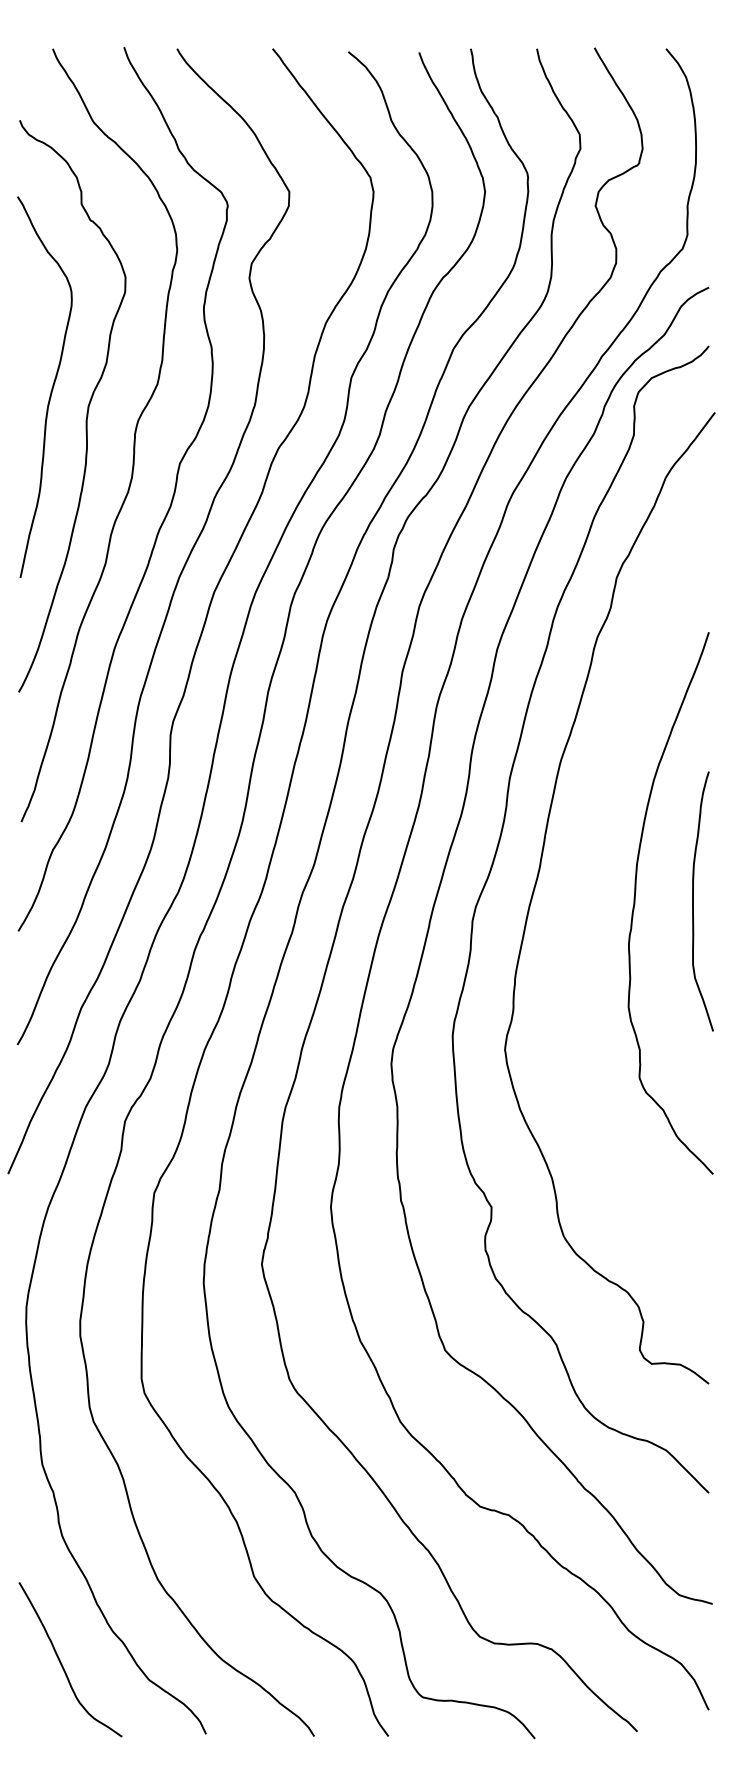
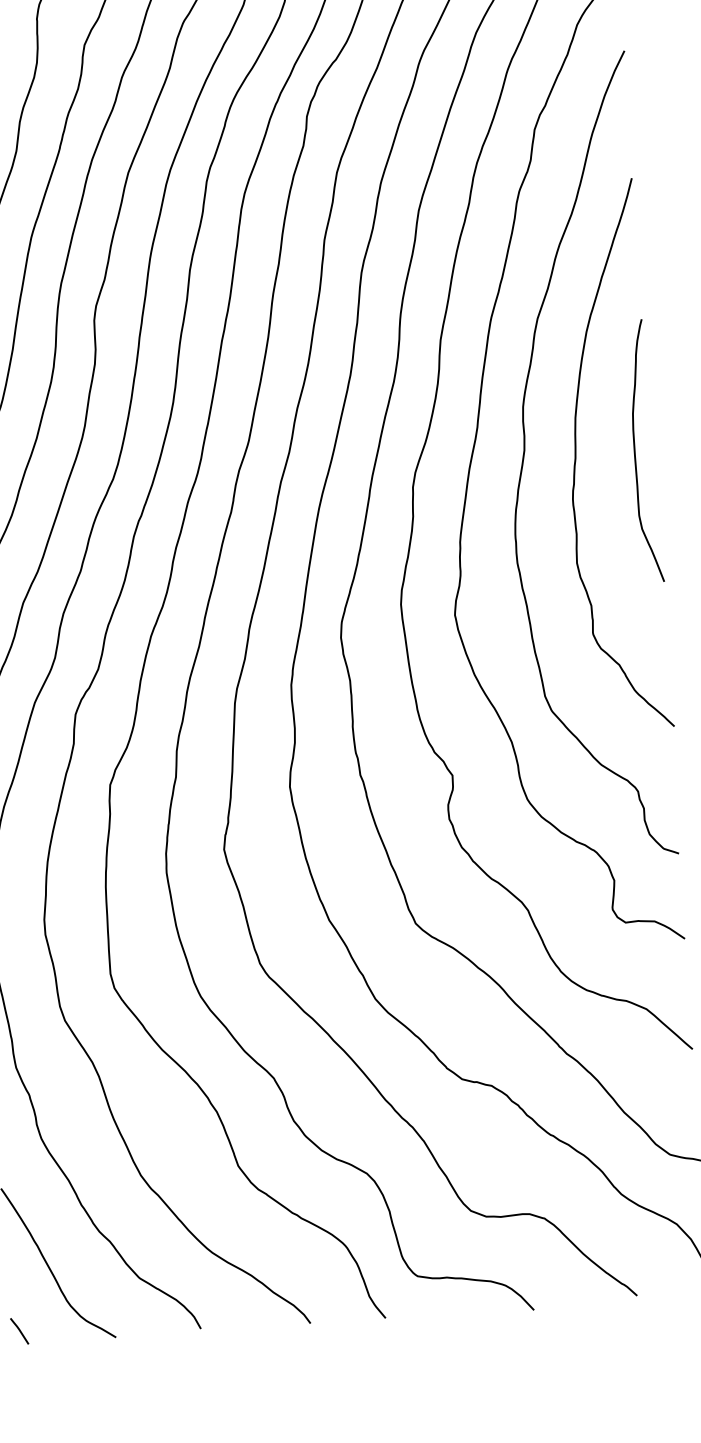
curve: (585, 894) -> (525, 452), added
line: (27, 1723) -> (19, 1330), added

